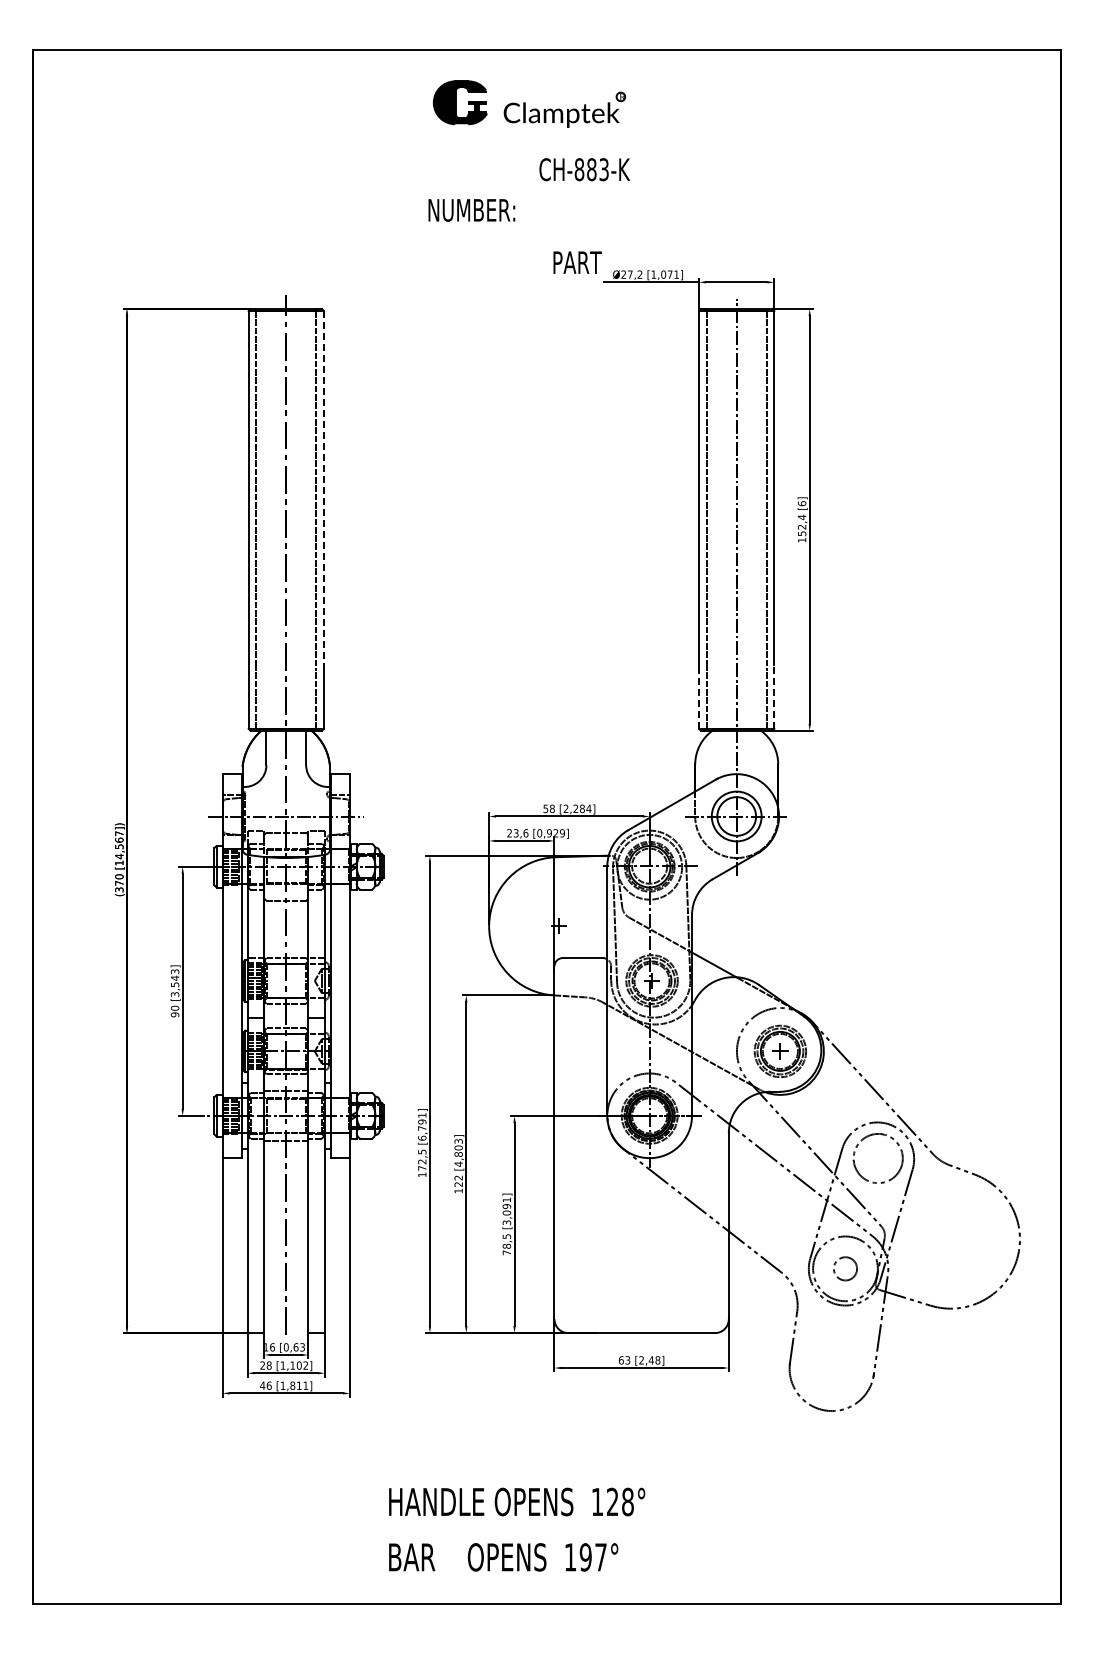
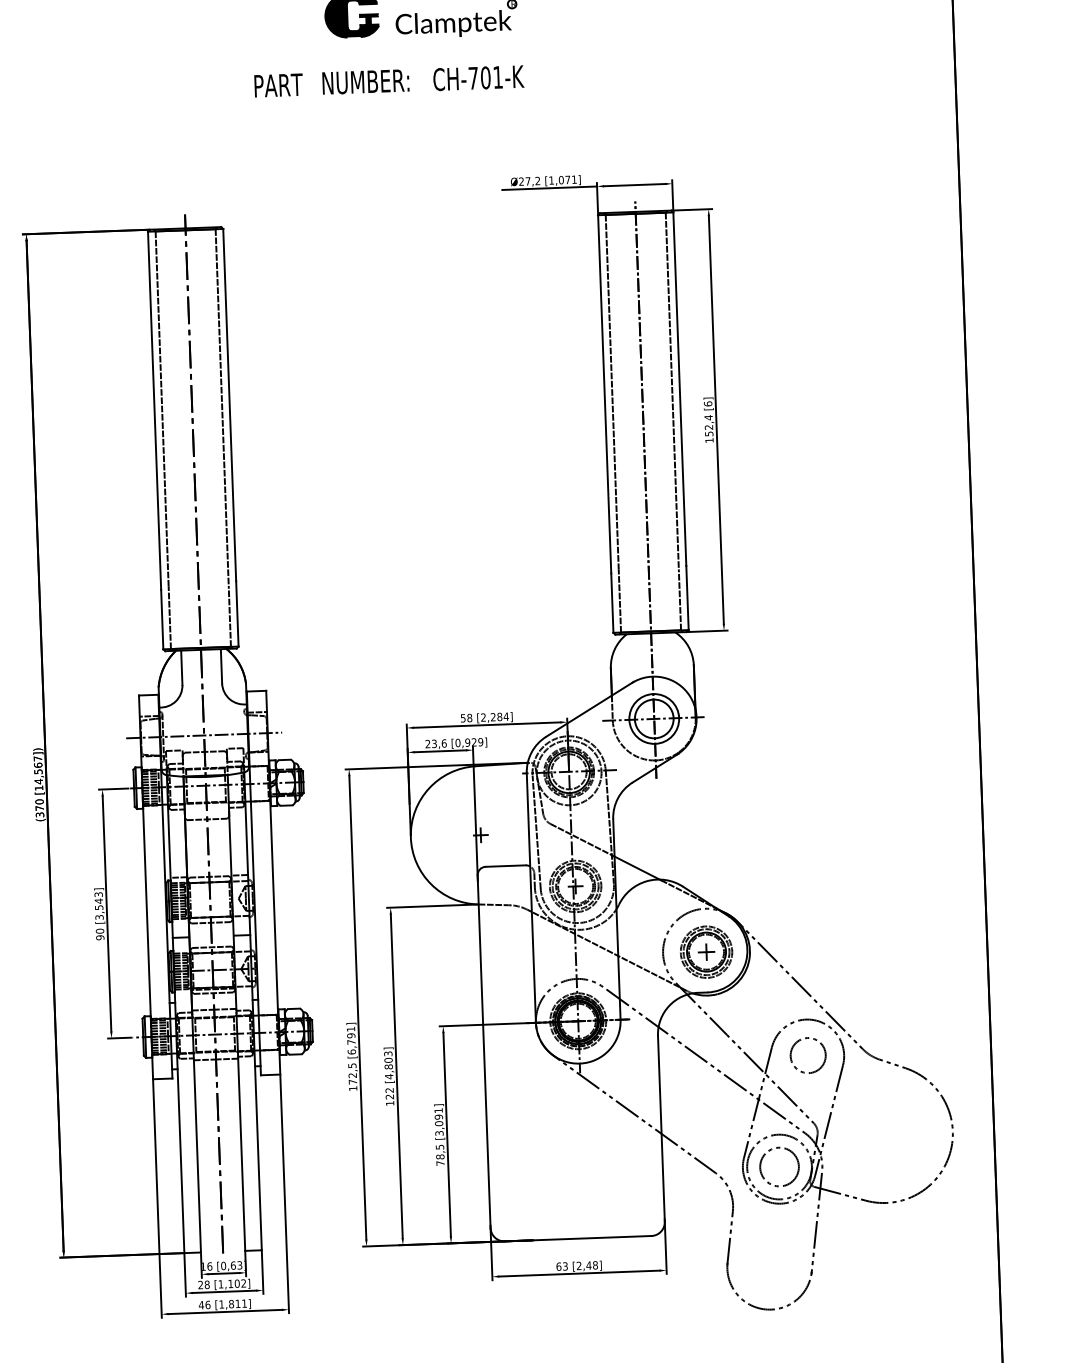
text: (591, 169) -> (485, 77), CH-883-K -> CH-701-K
text: (471, 210) -> (365, 82), moved
text: (577, 262) -> (278, 85), moved
line: (323, 487) -> (229, 405), dashed -> solid
line: (774, 696) -> (687, 597), dashed -> solid
line: (699, 699) -> (612, 603), dashed -> solid
circle: (877, 1158) -> (807, 1055), size x0.71
circle: (845, 1268) -> (779, 1166), size x1.67

